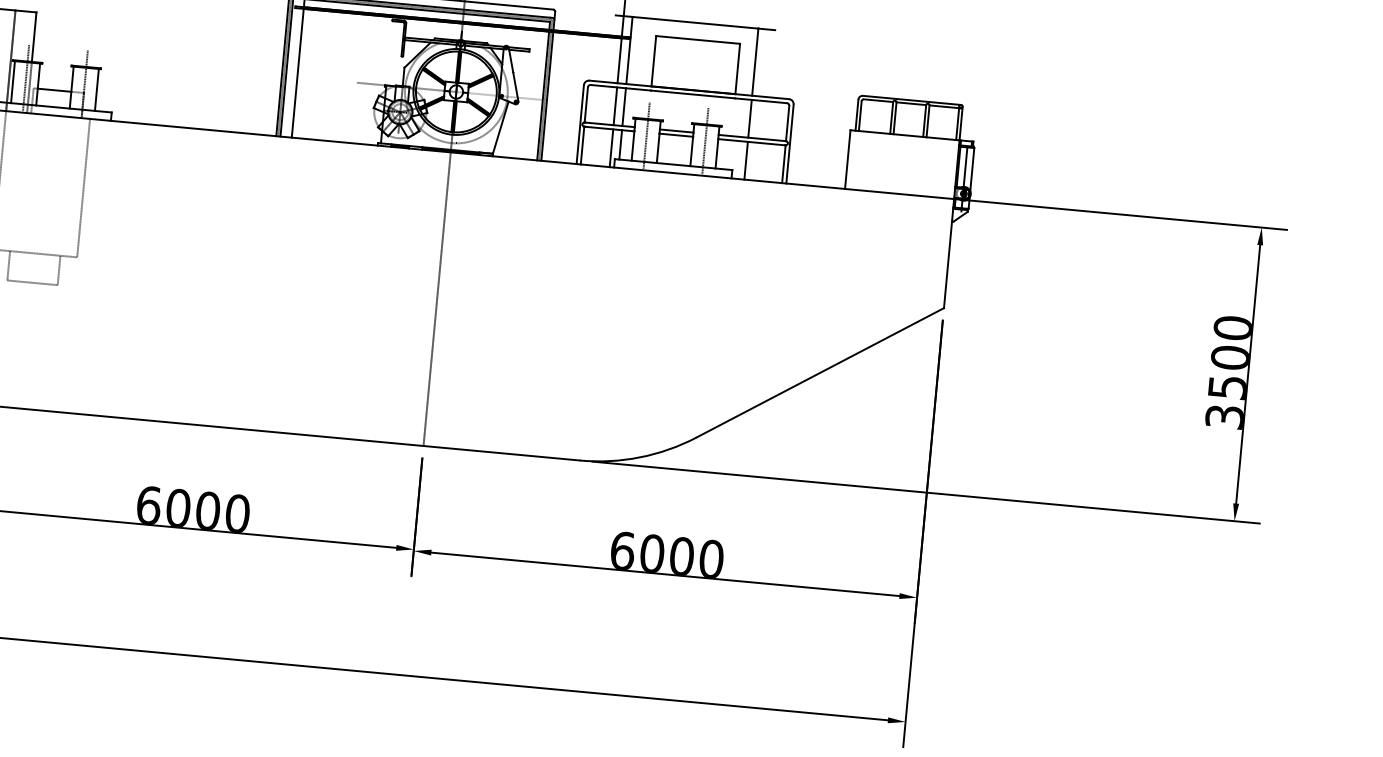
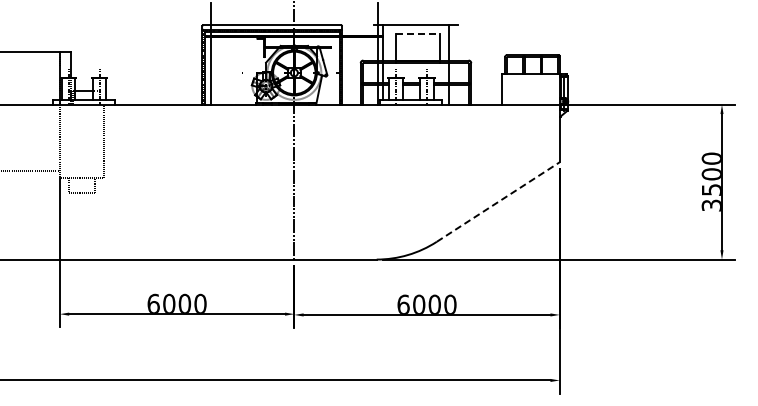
line: (698, 40) -> (418, 34), solid -> dashed
line: (820, 371) -> (498, 201), solid -> dashed

